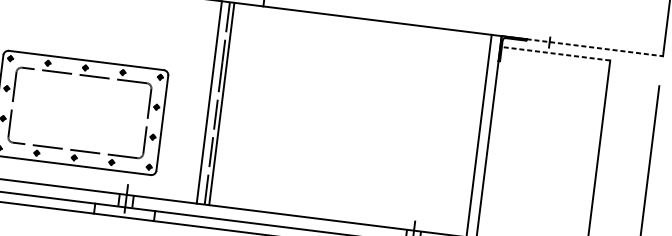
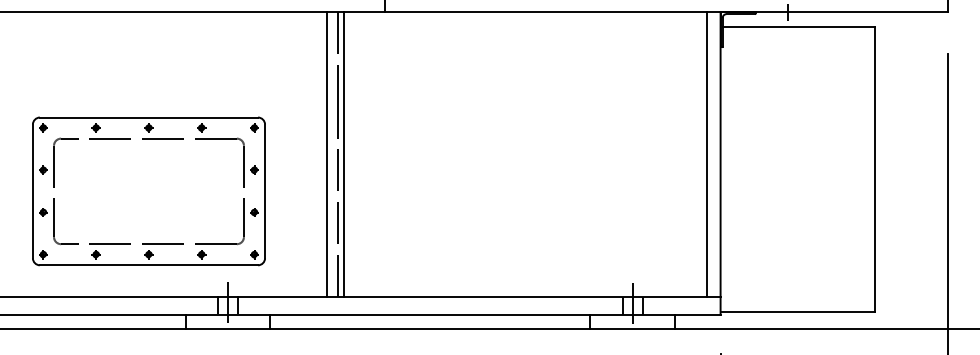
line: (595, 48) -> (852, 12), dashed -> solid
line: (555, 53) -> (798, 27), dashed -> solid

